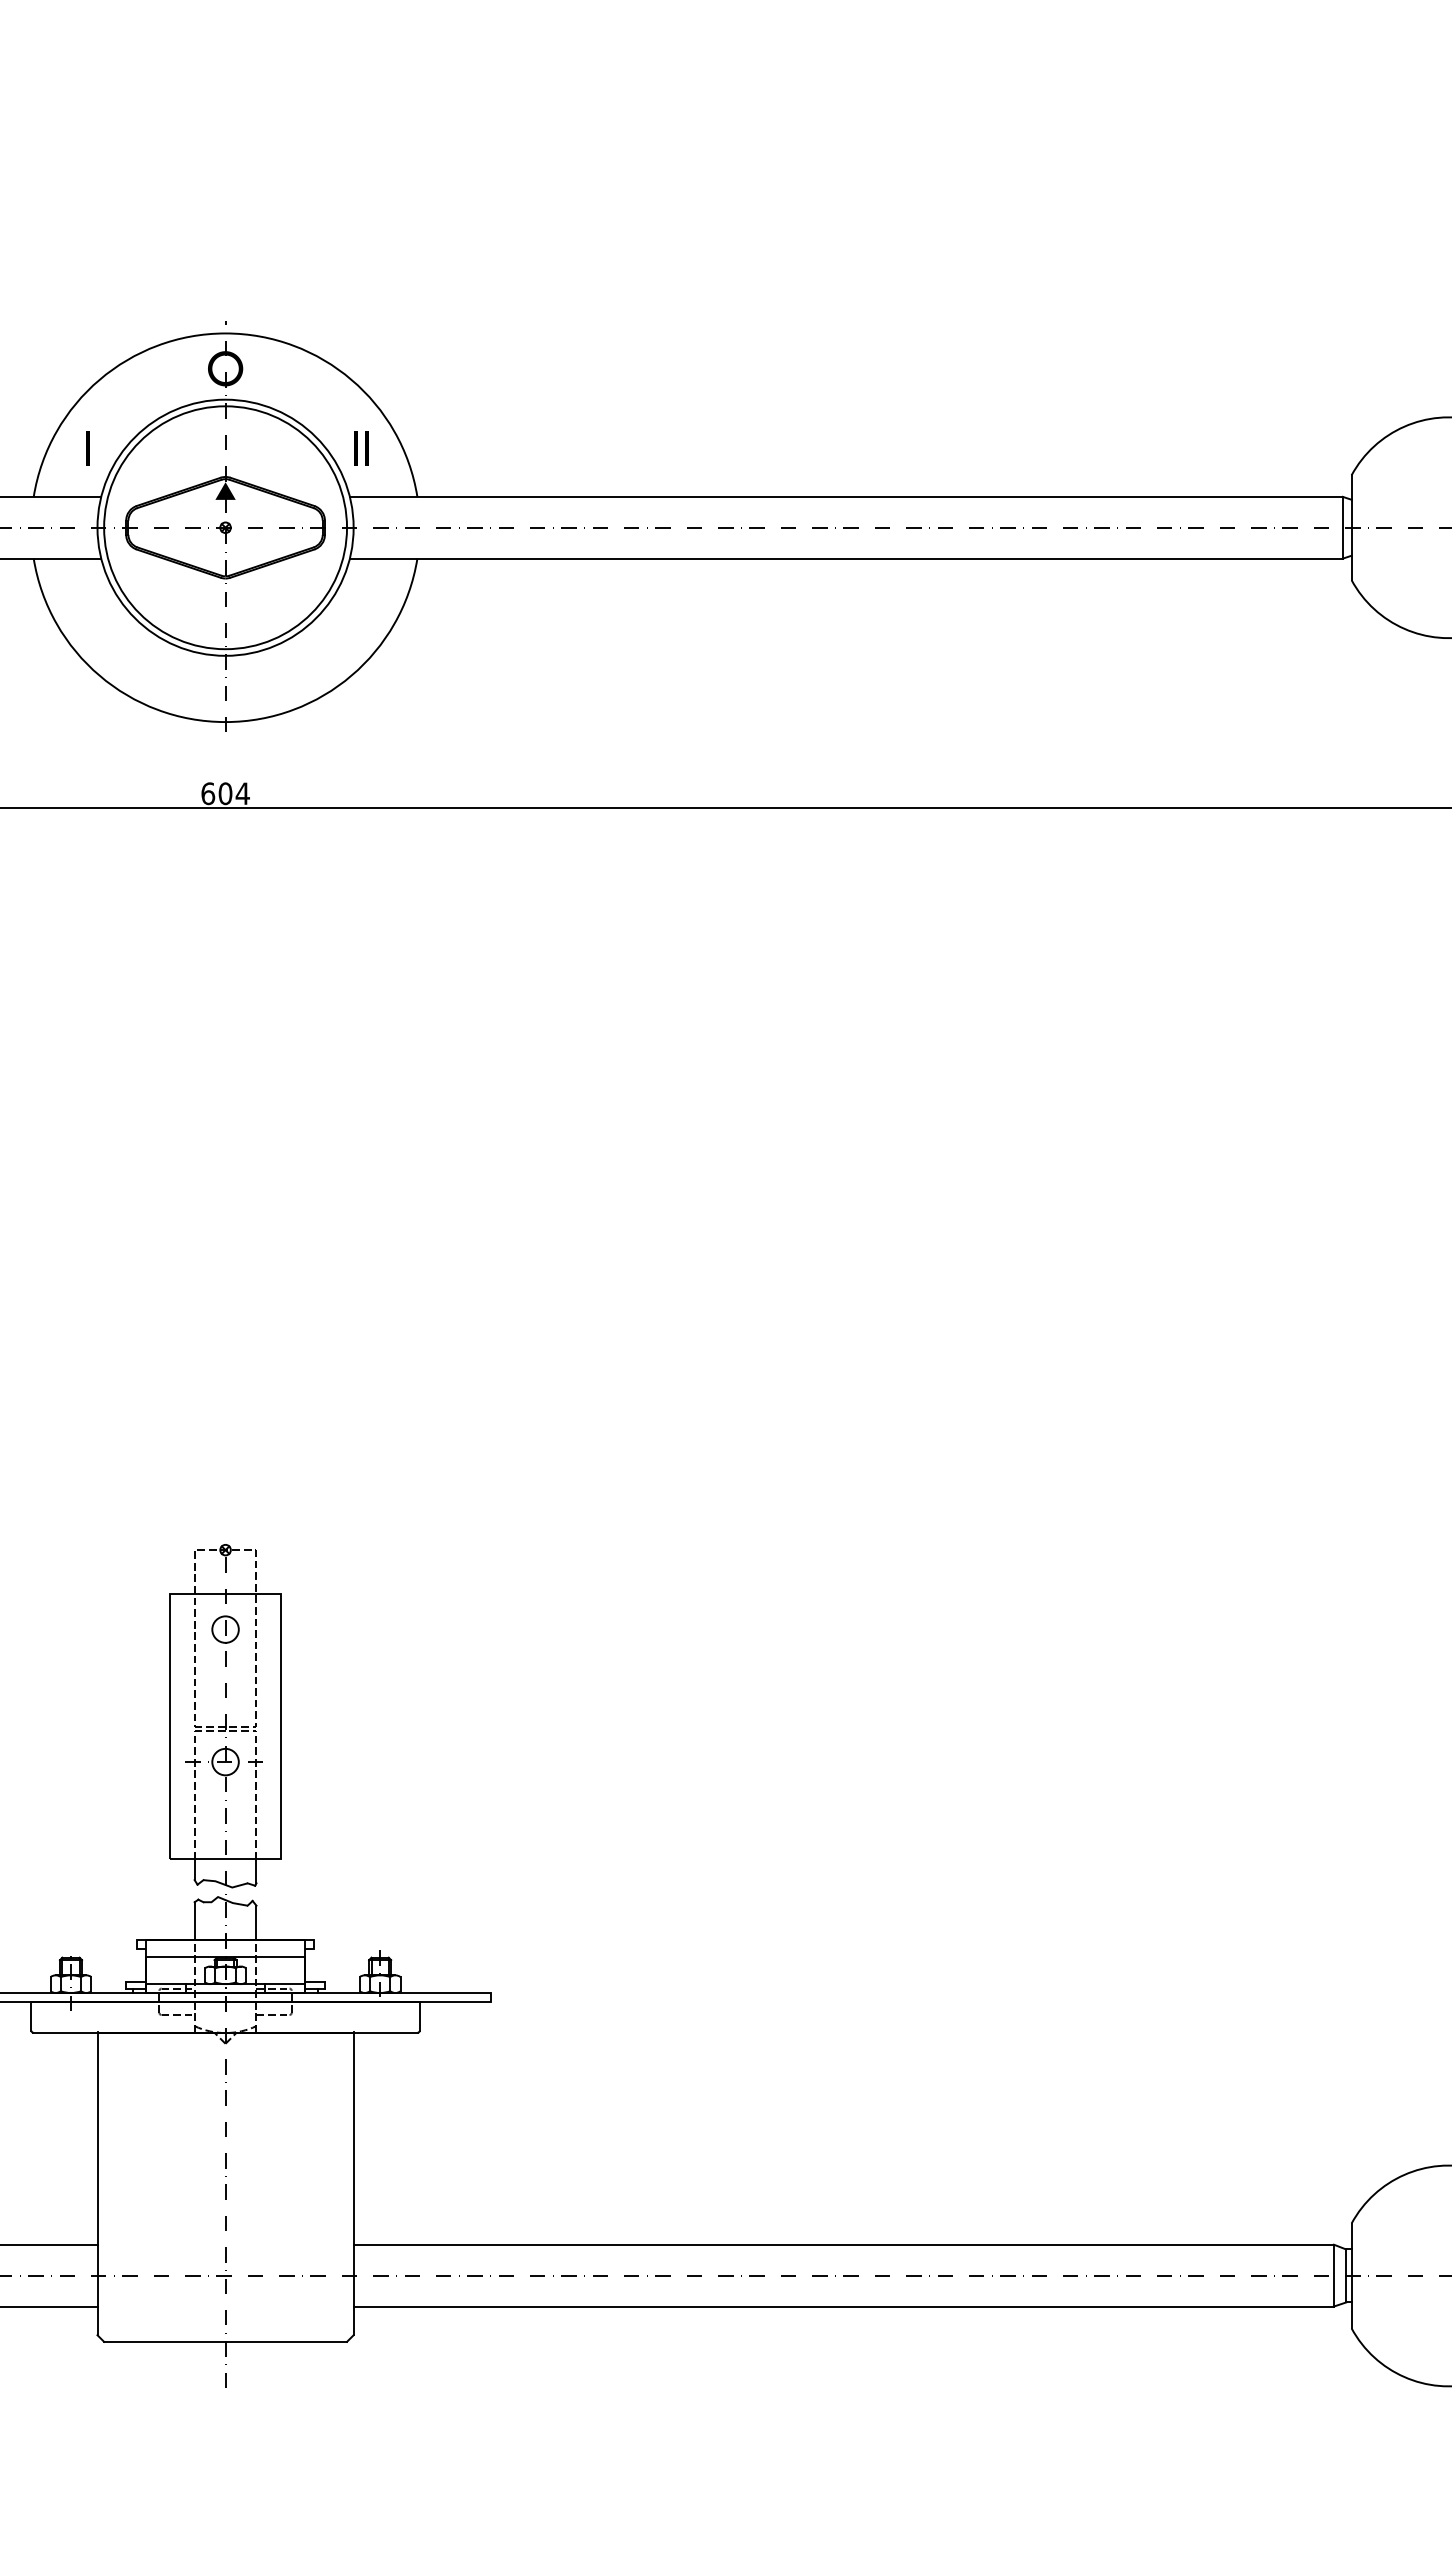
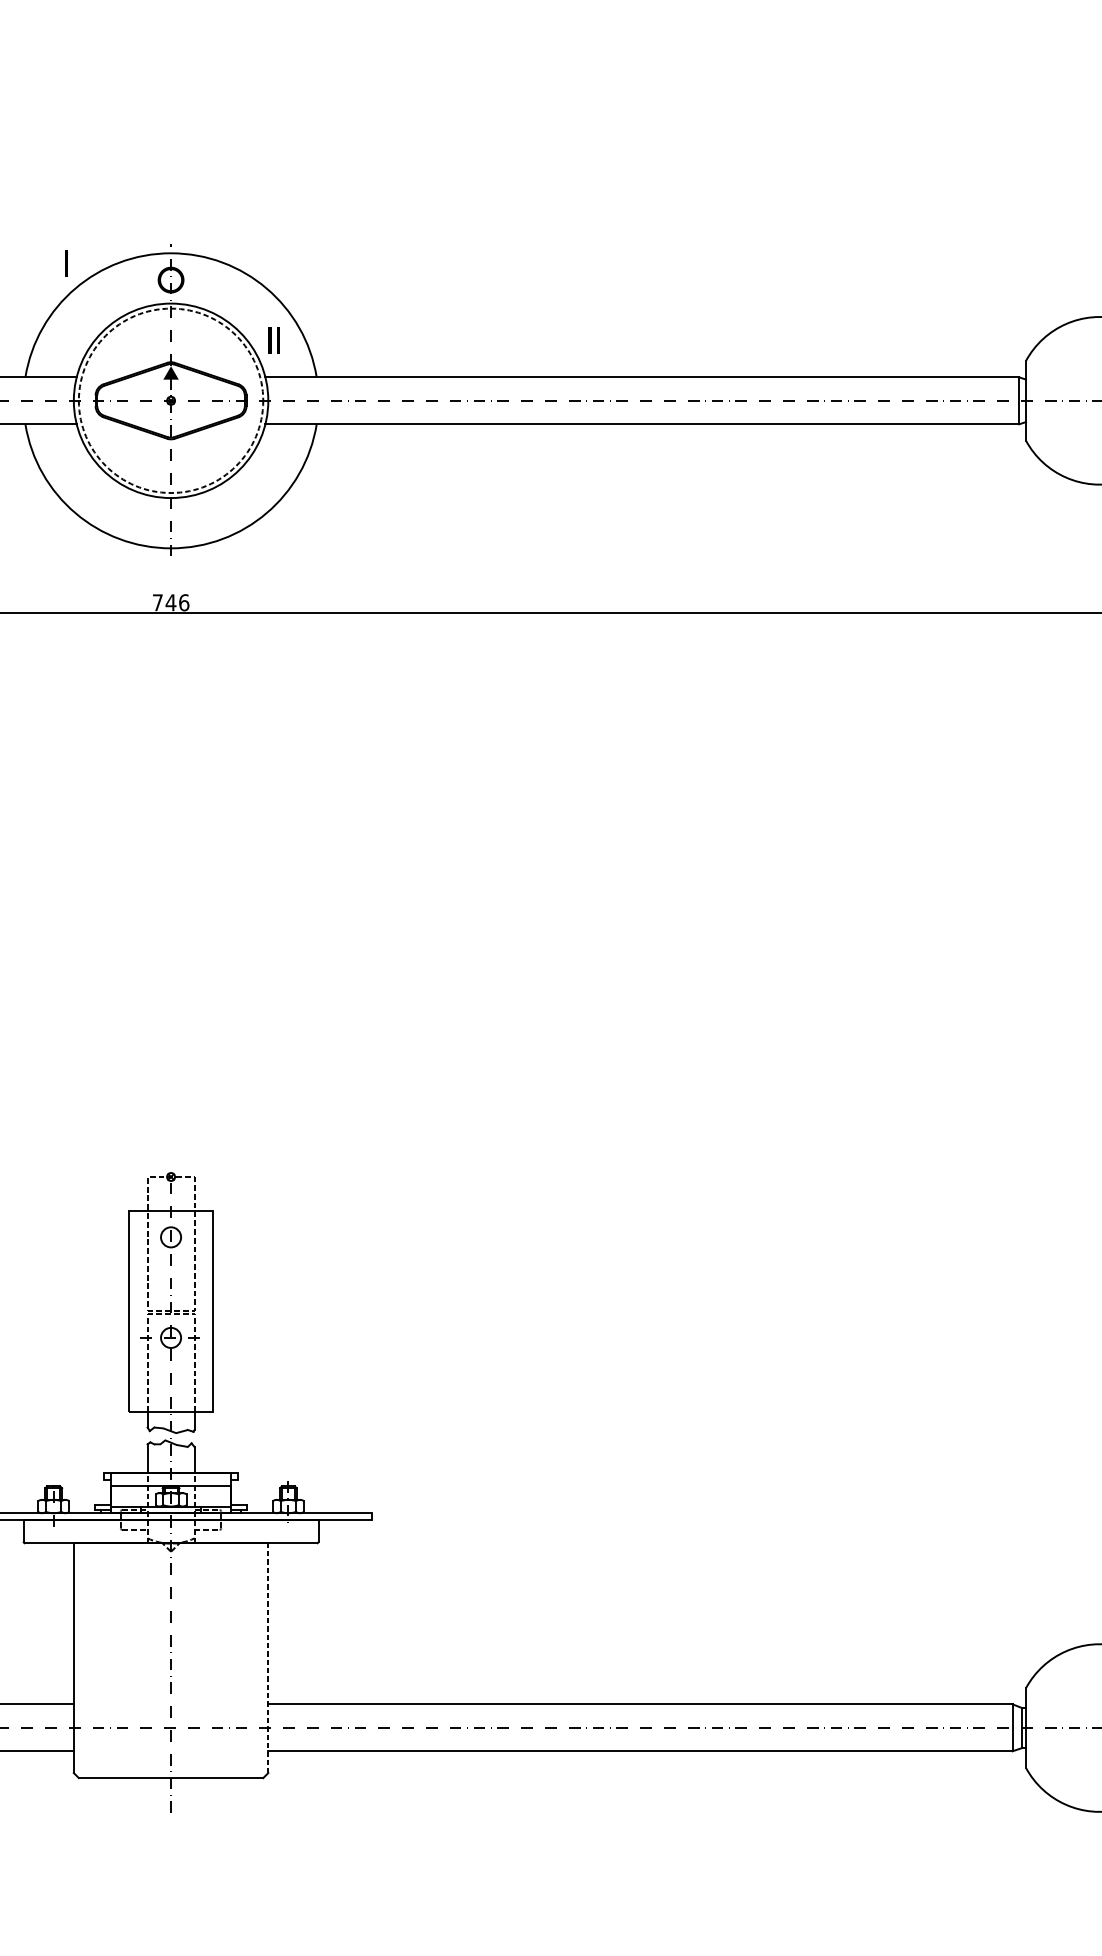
line: (87, 448) -> (66, 263), moved
circle: (225, 527) -> (171, 400), solid -> dashed
text: (225, 793) -> (171, 602), 604 -> 746
line: (353, 2183) -> (268, 1657), solid -> dashed

